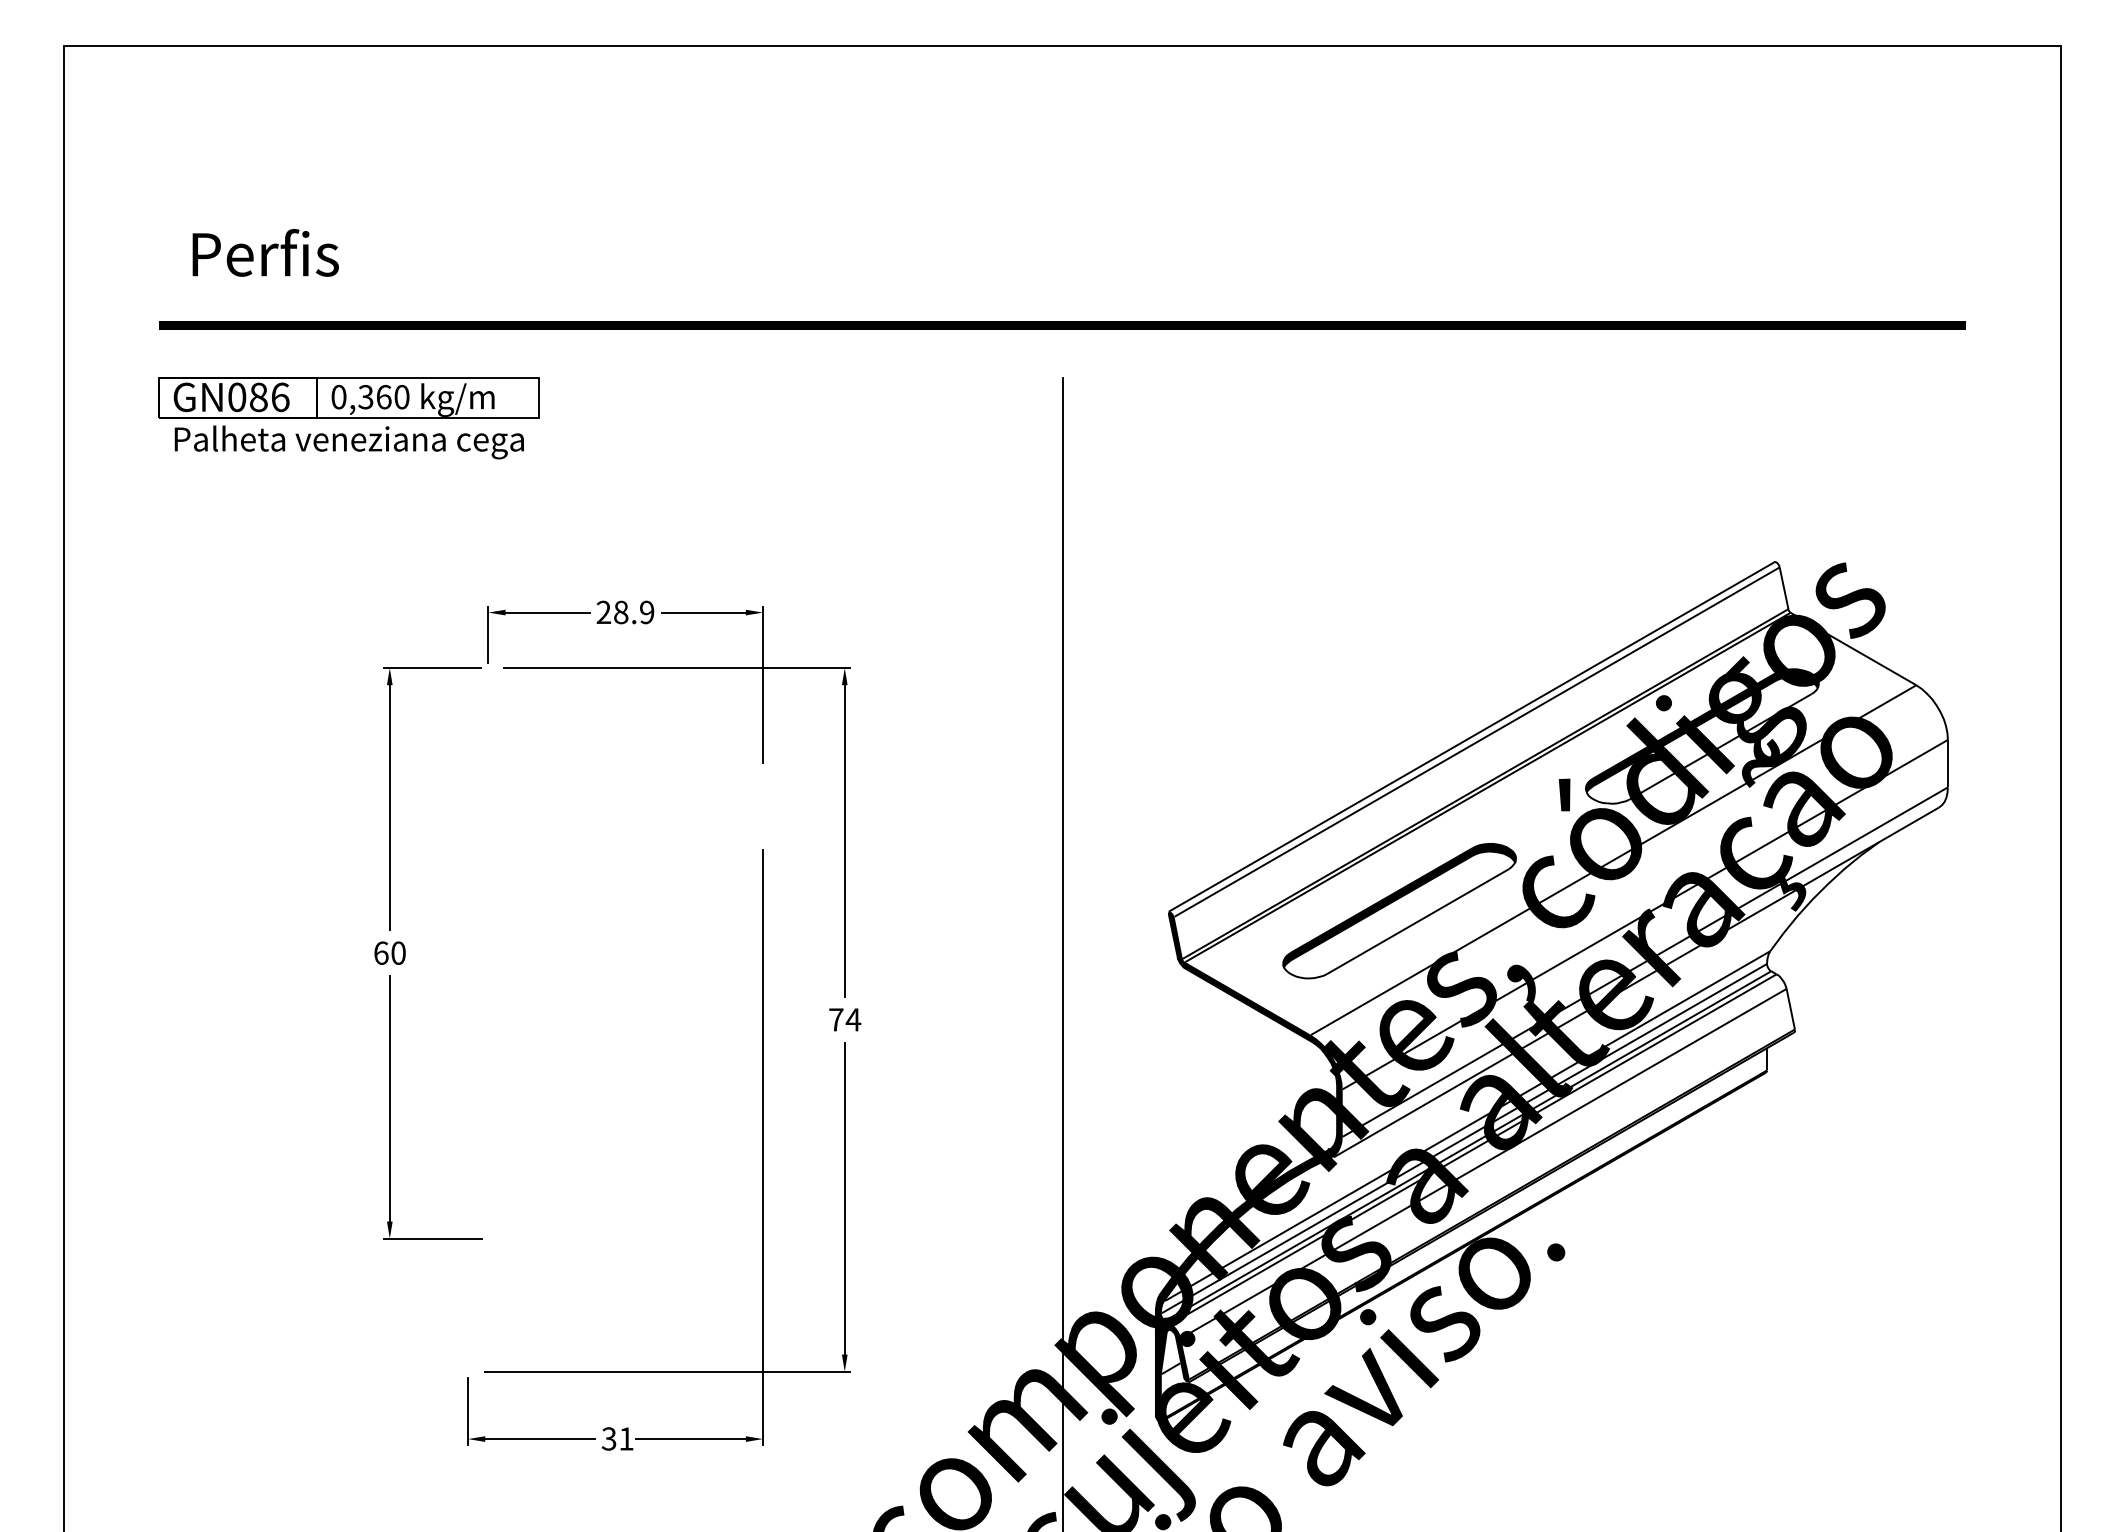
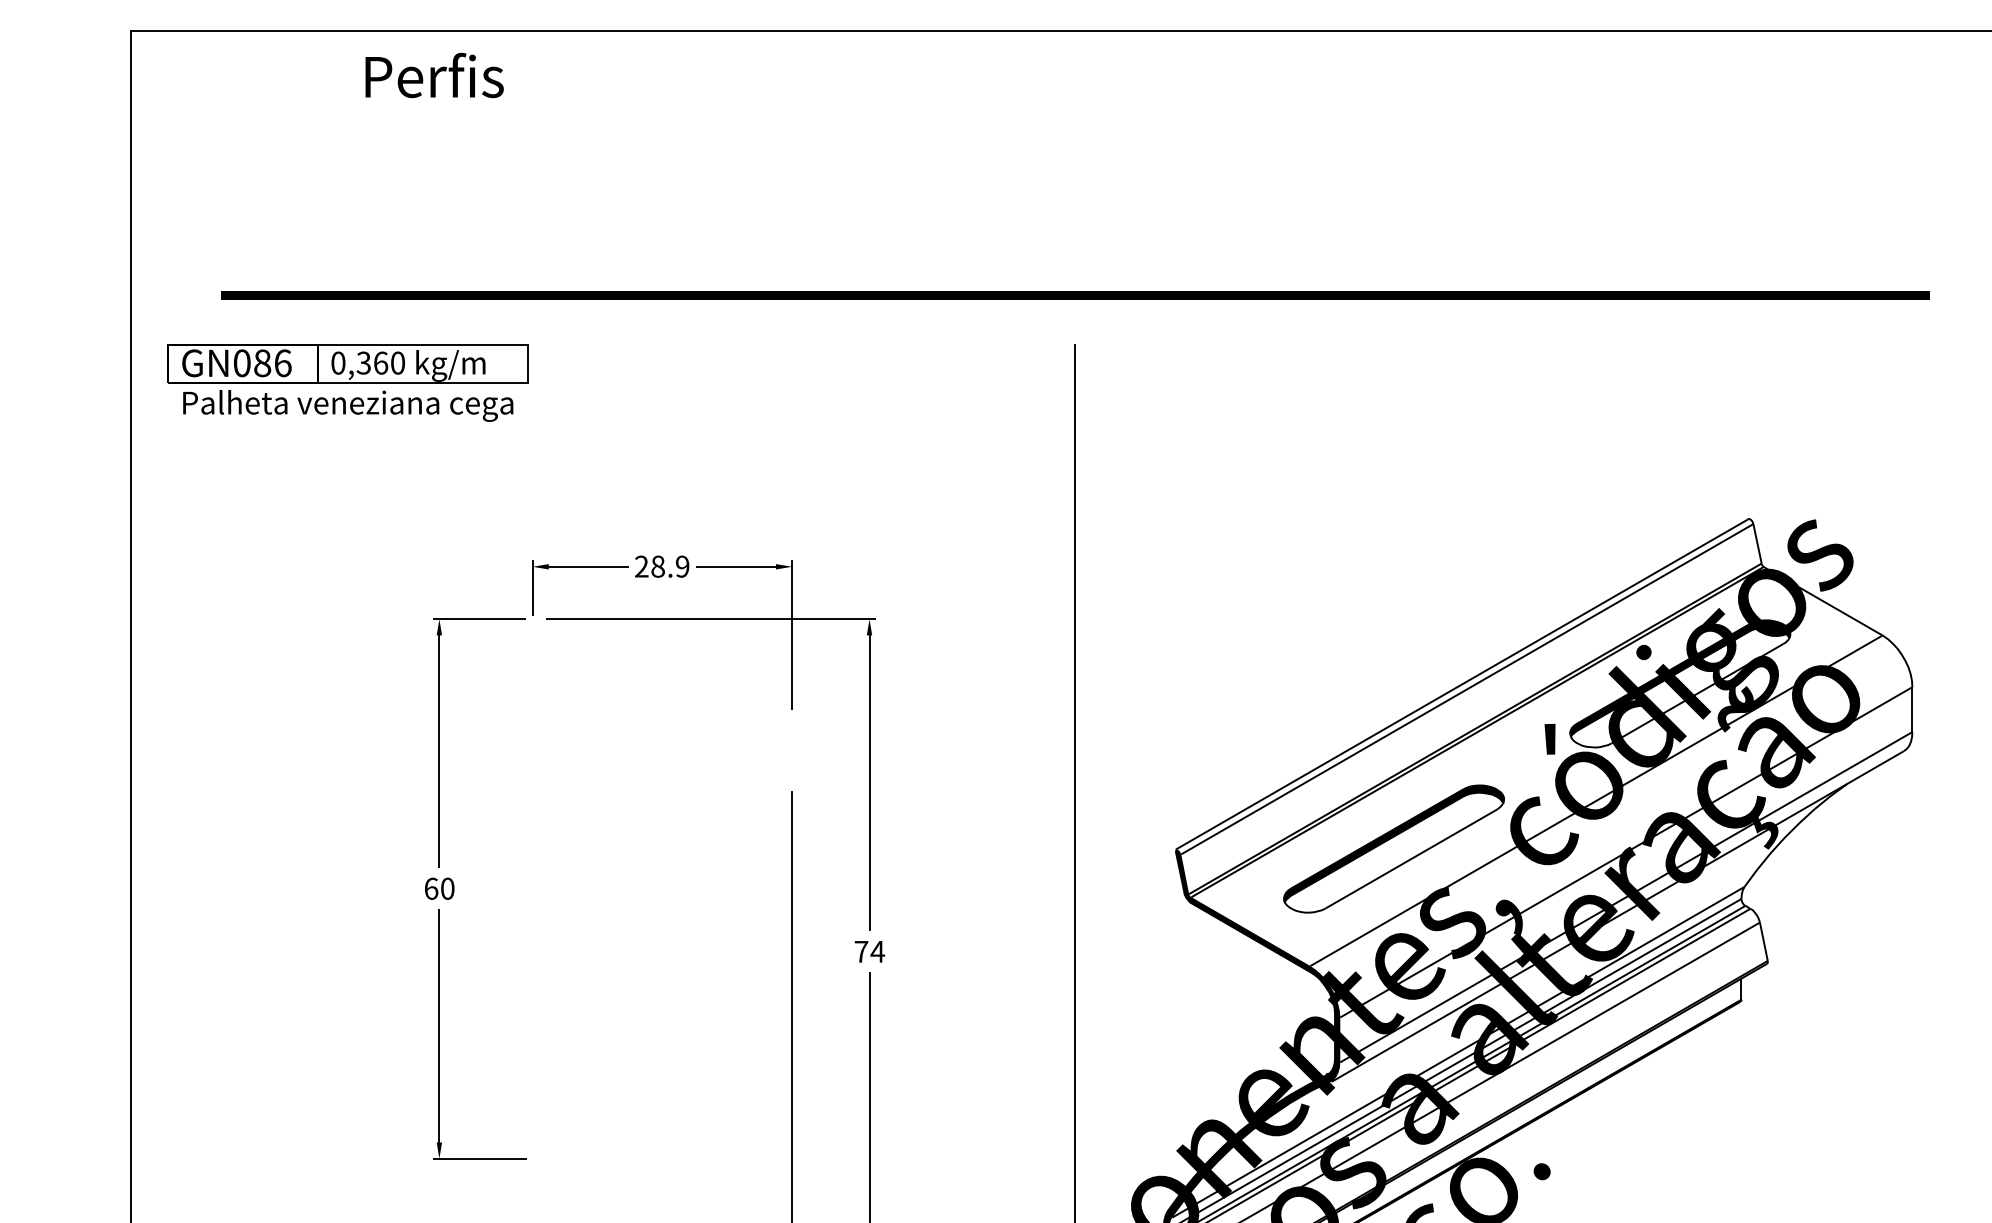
text: (265, 252) -> (434, 75), moved
part: (348, 418) -> (347, 383), moved

